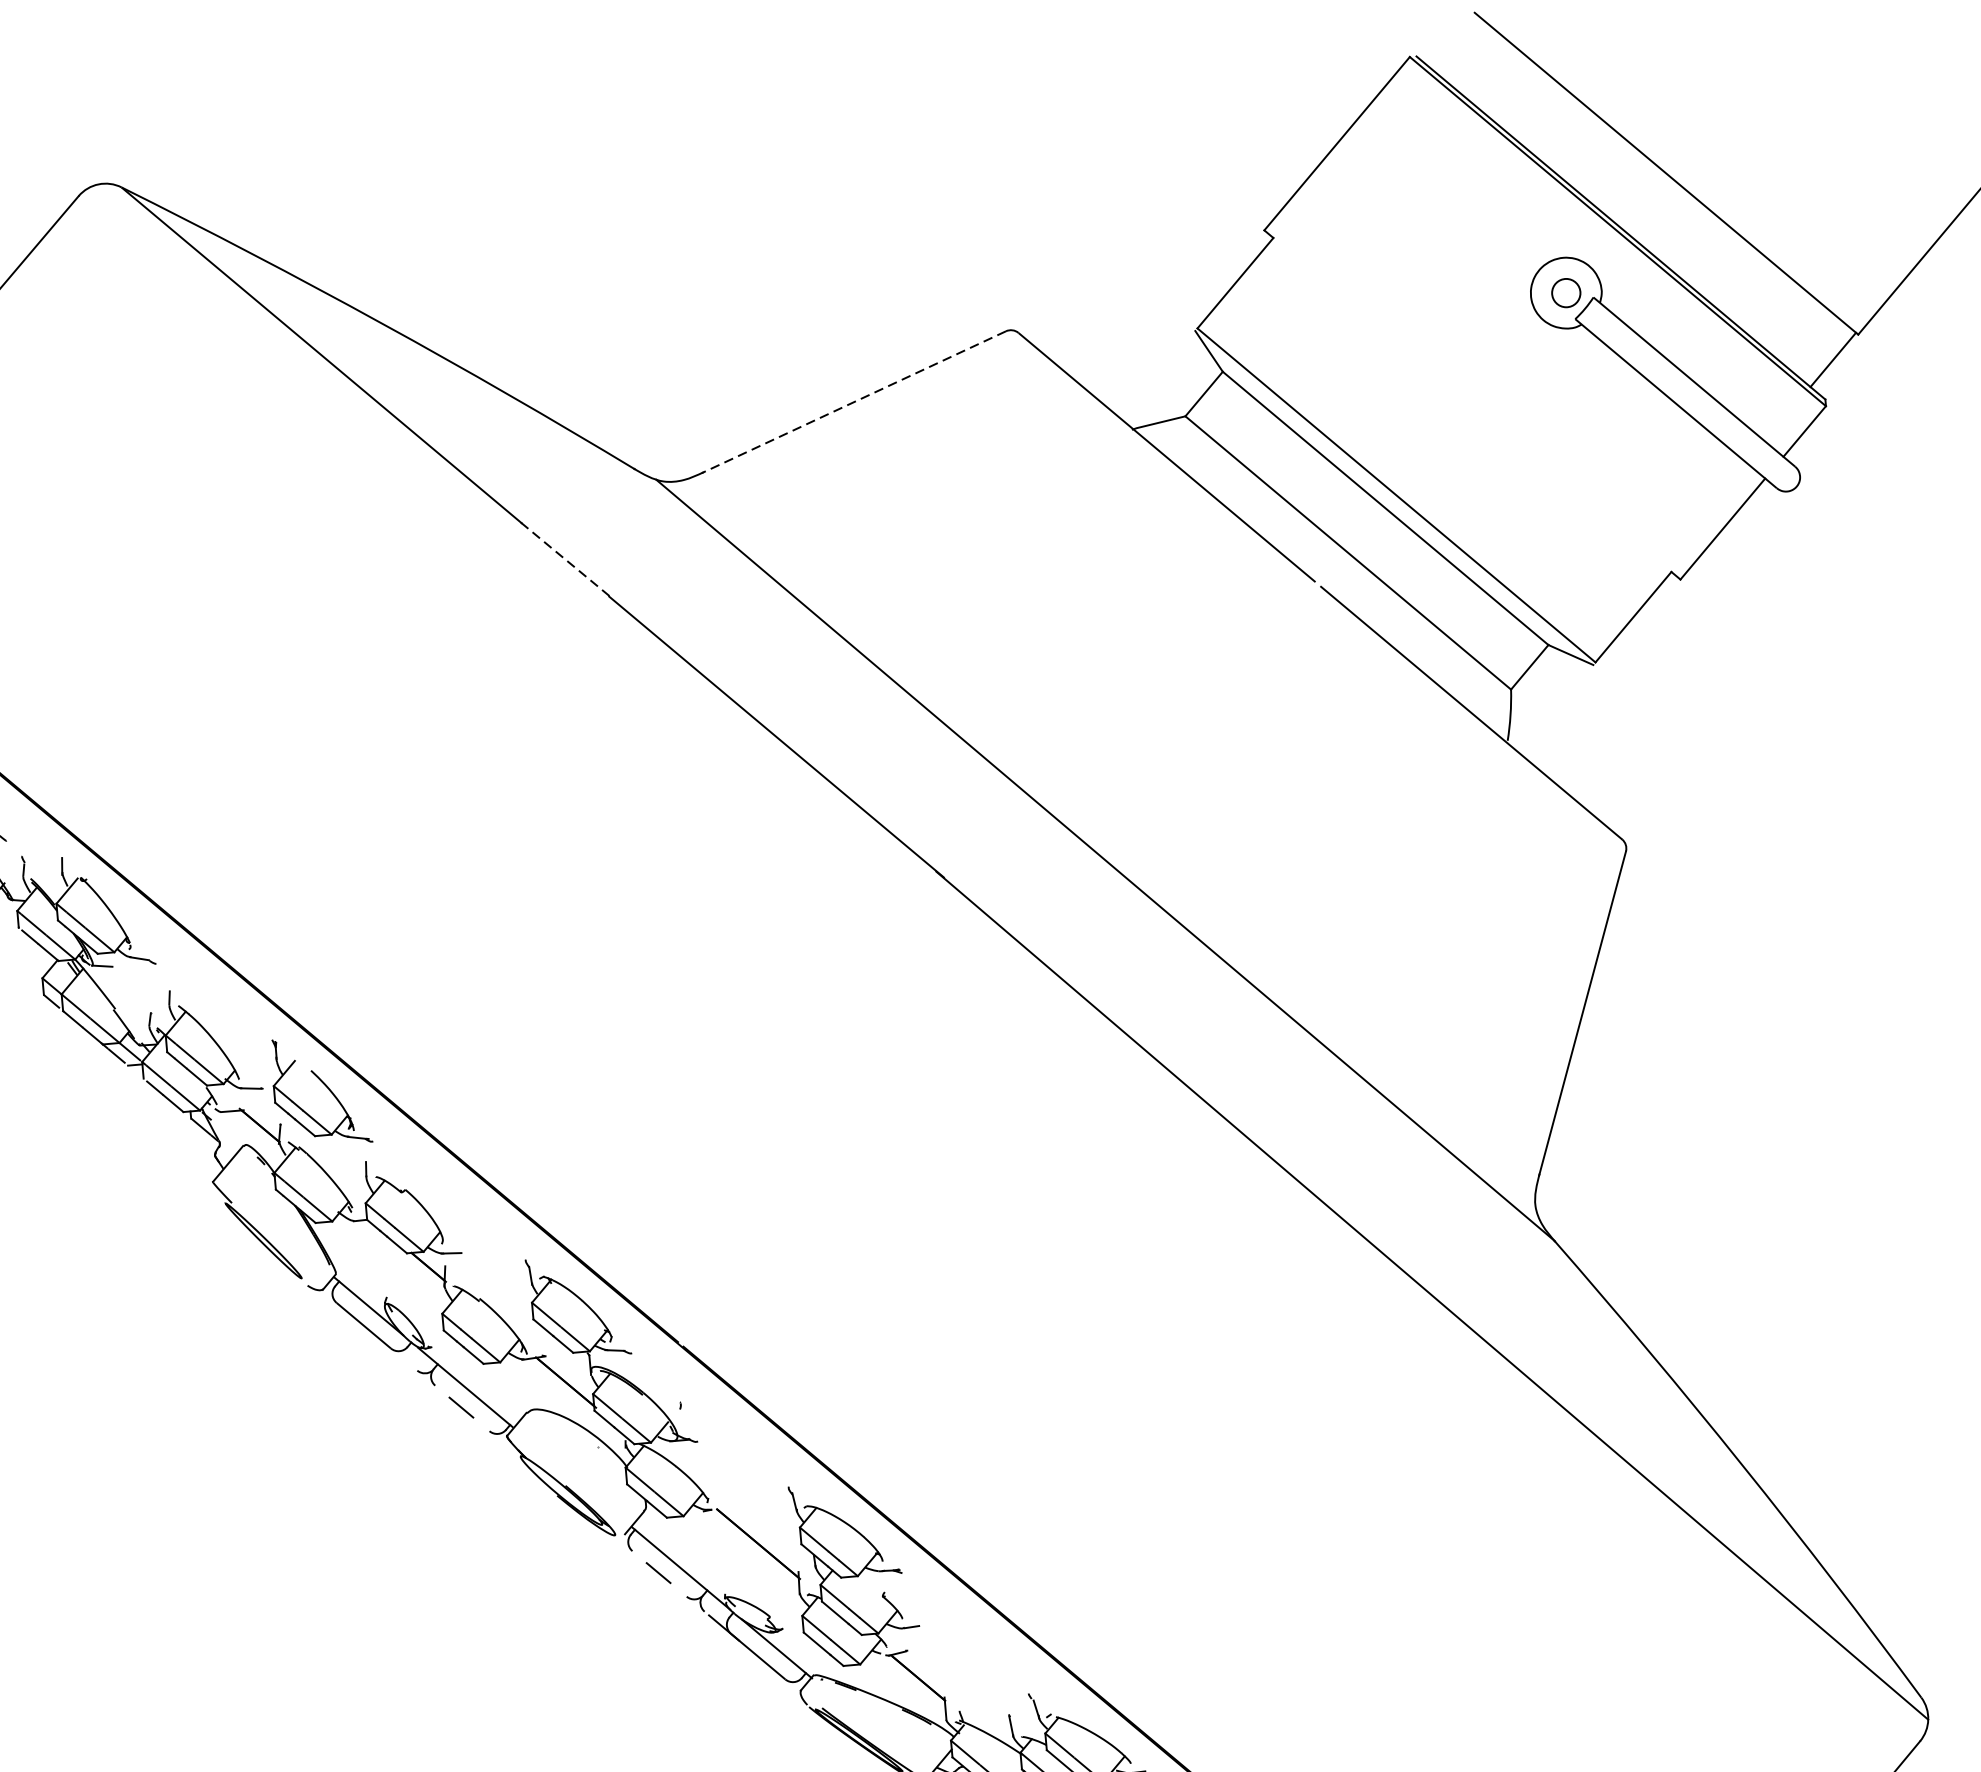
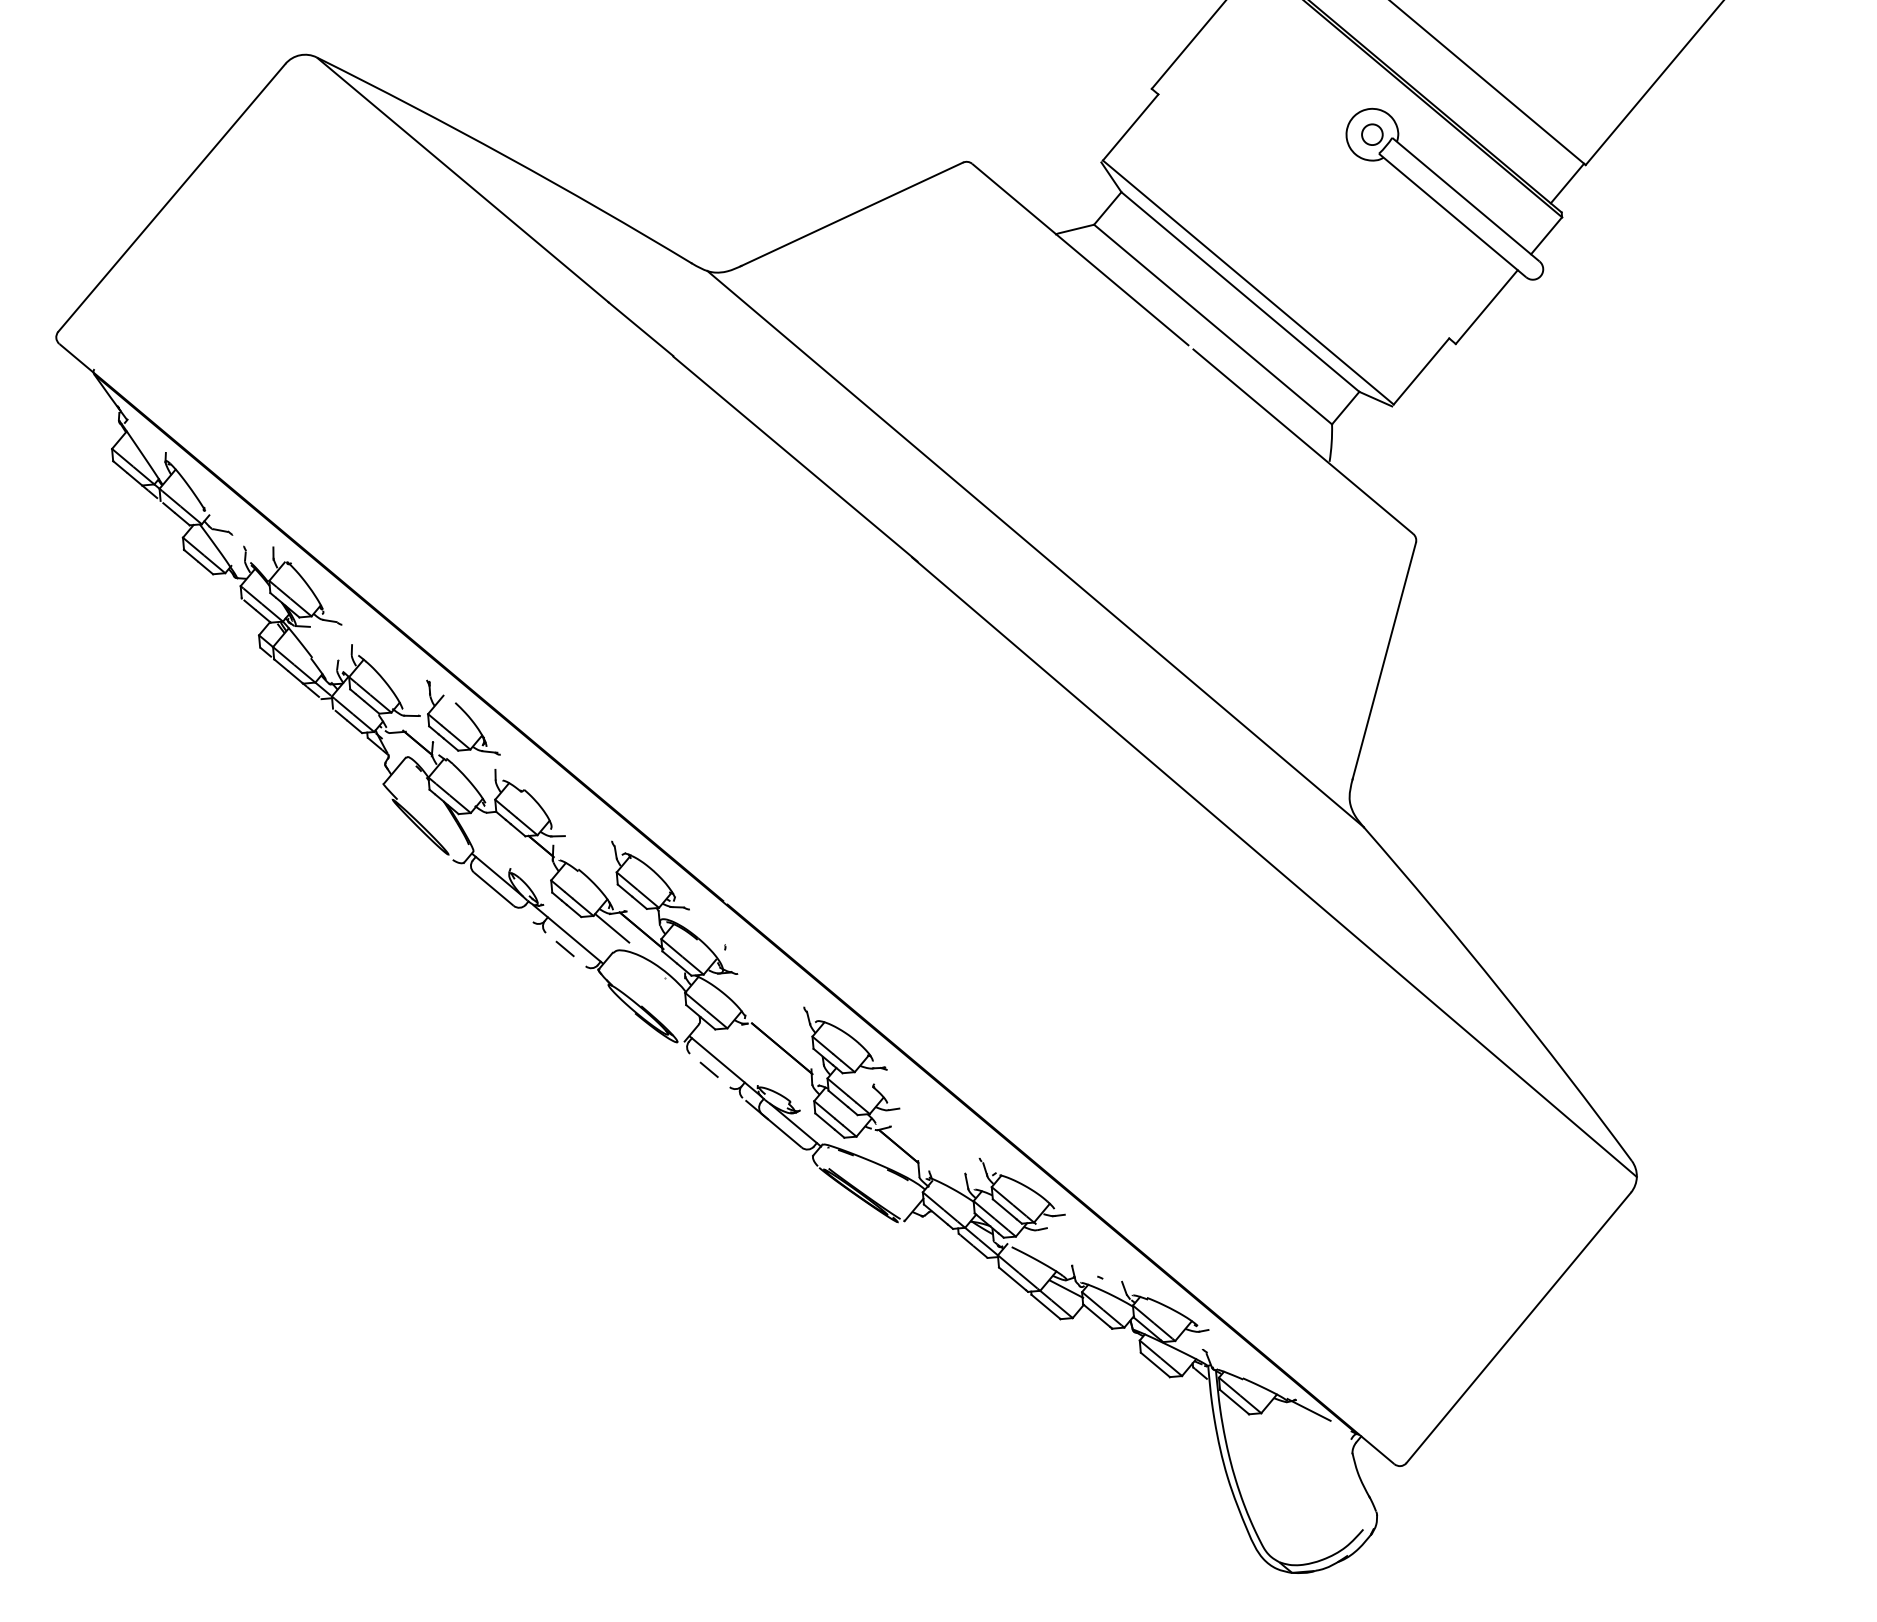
line: (853, 402) -> (851, 214), dashed -> solid
line: (564, 558) -> (640, 328), dashed -> solid
line: (526, 1379) -> (612, 928), added

